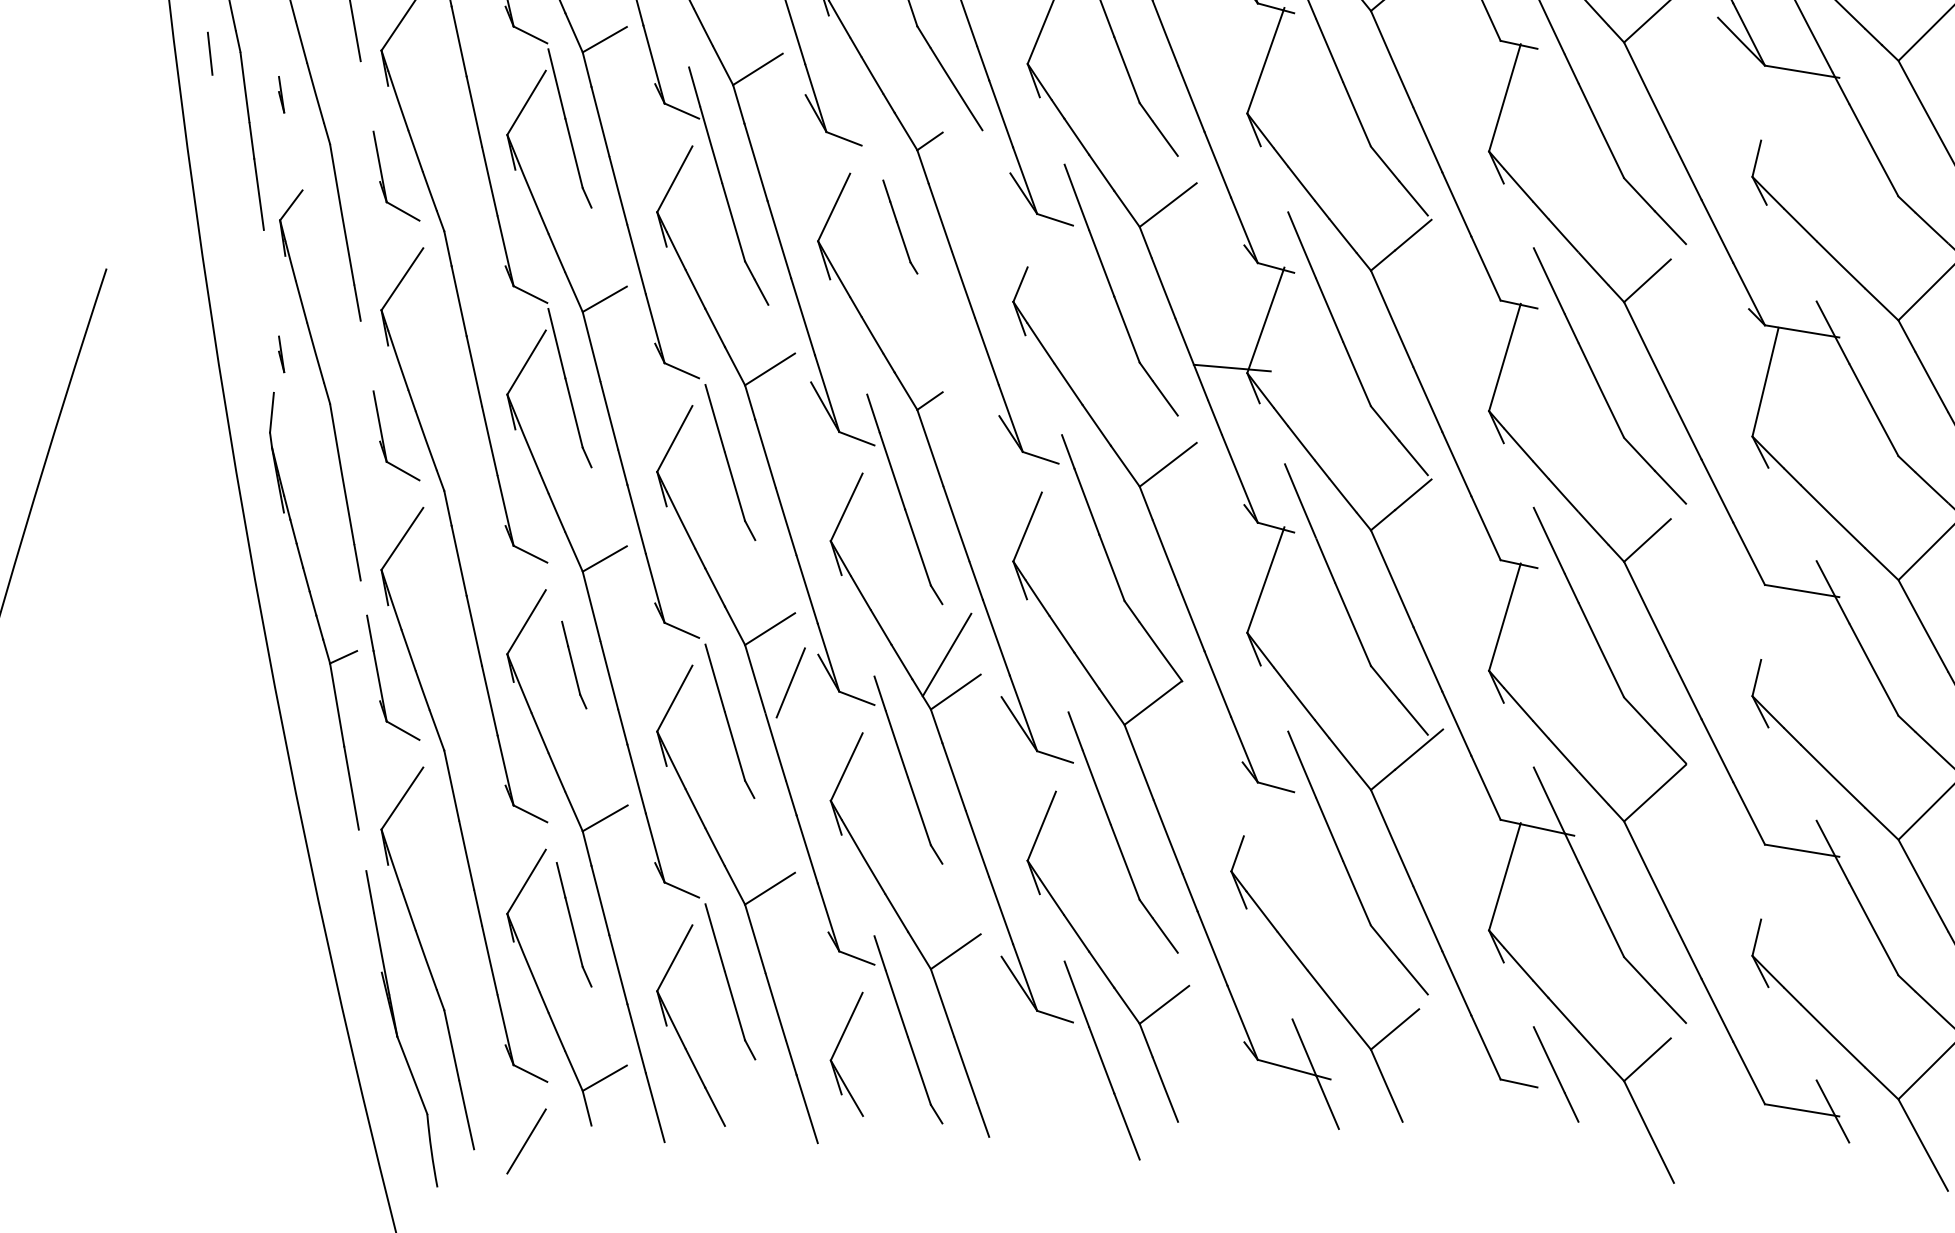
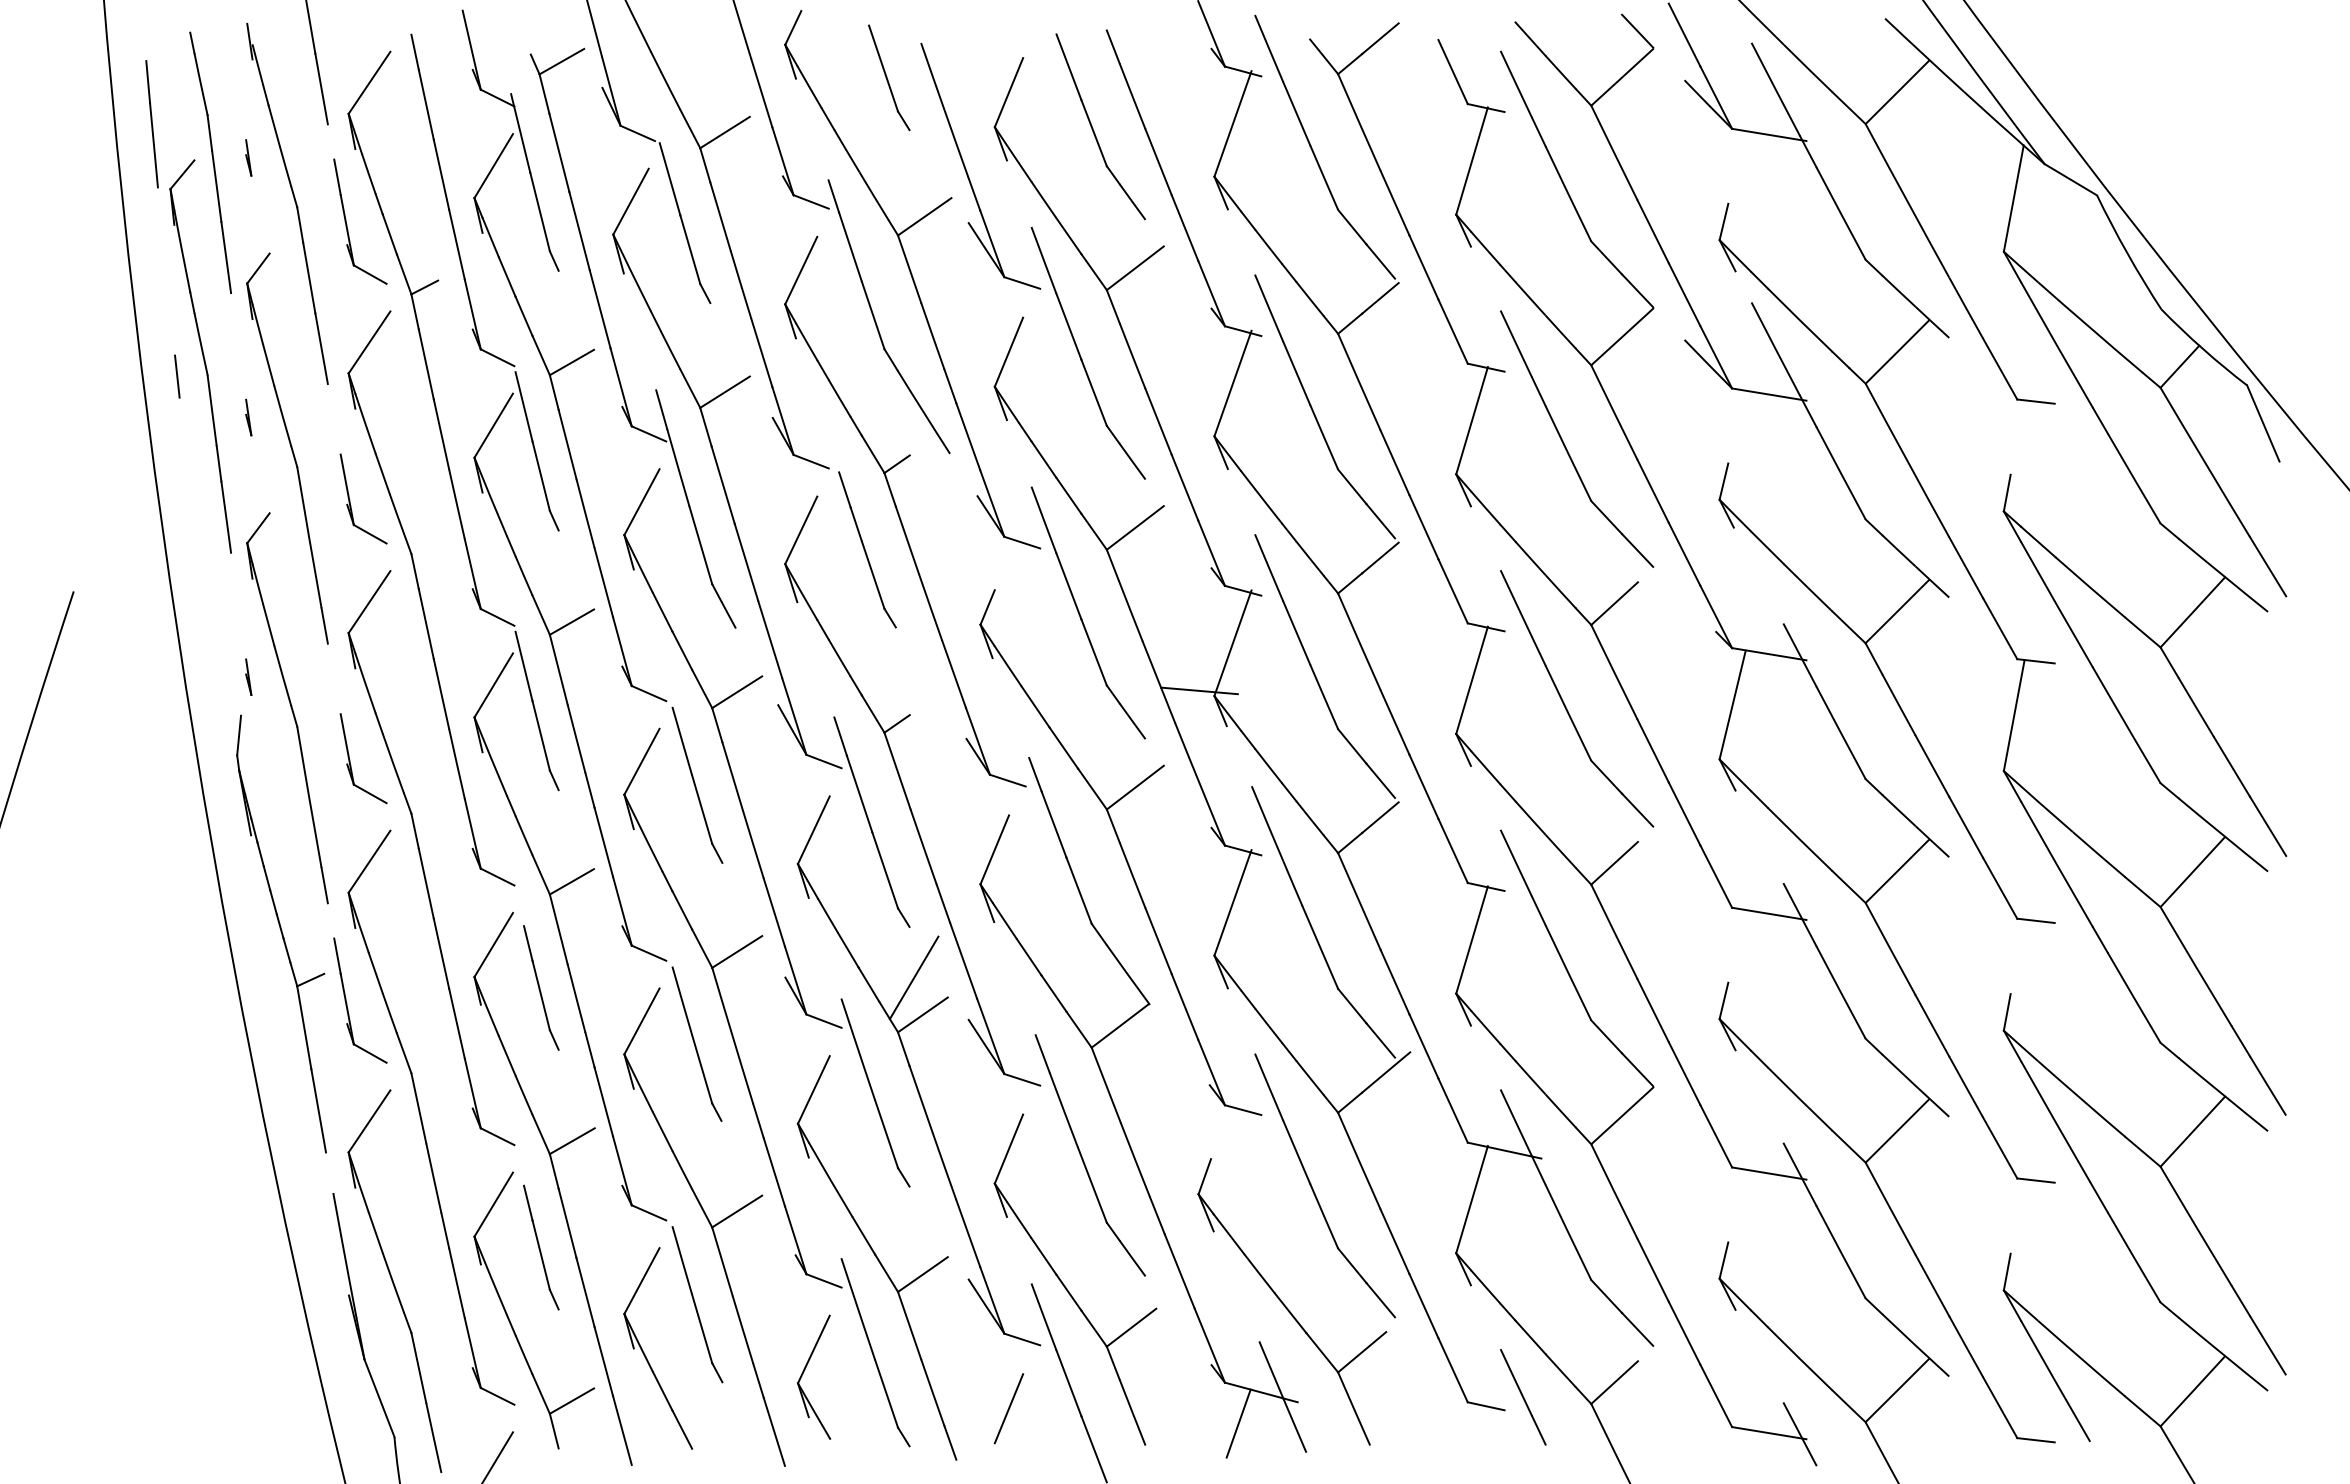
part: (900, 226) -> (867, 549), size x1.67
part: (574, 664) -> (541, 987), size x1.43
line: (790, 682) -> (1008, 1408), moved
line: (1271, 1100) -> (1238, 1423), added

